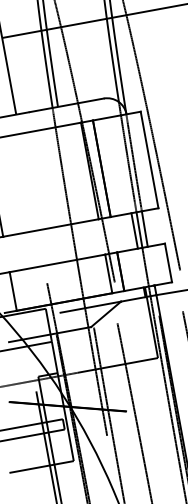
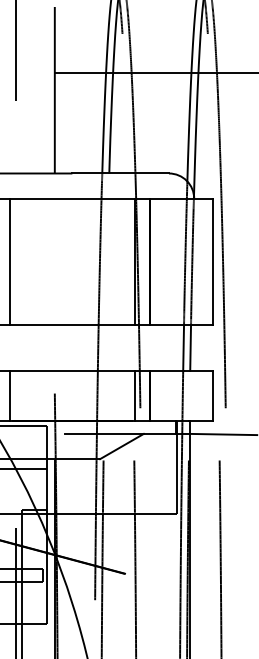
line: (134, 230) -> (177, 347), removed

